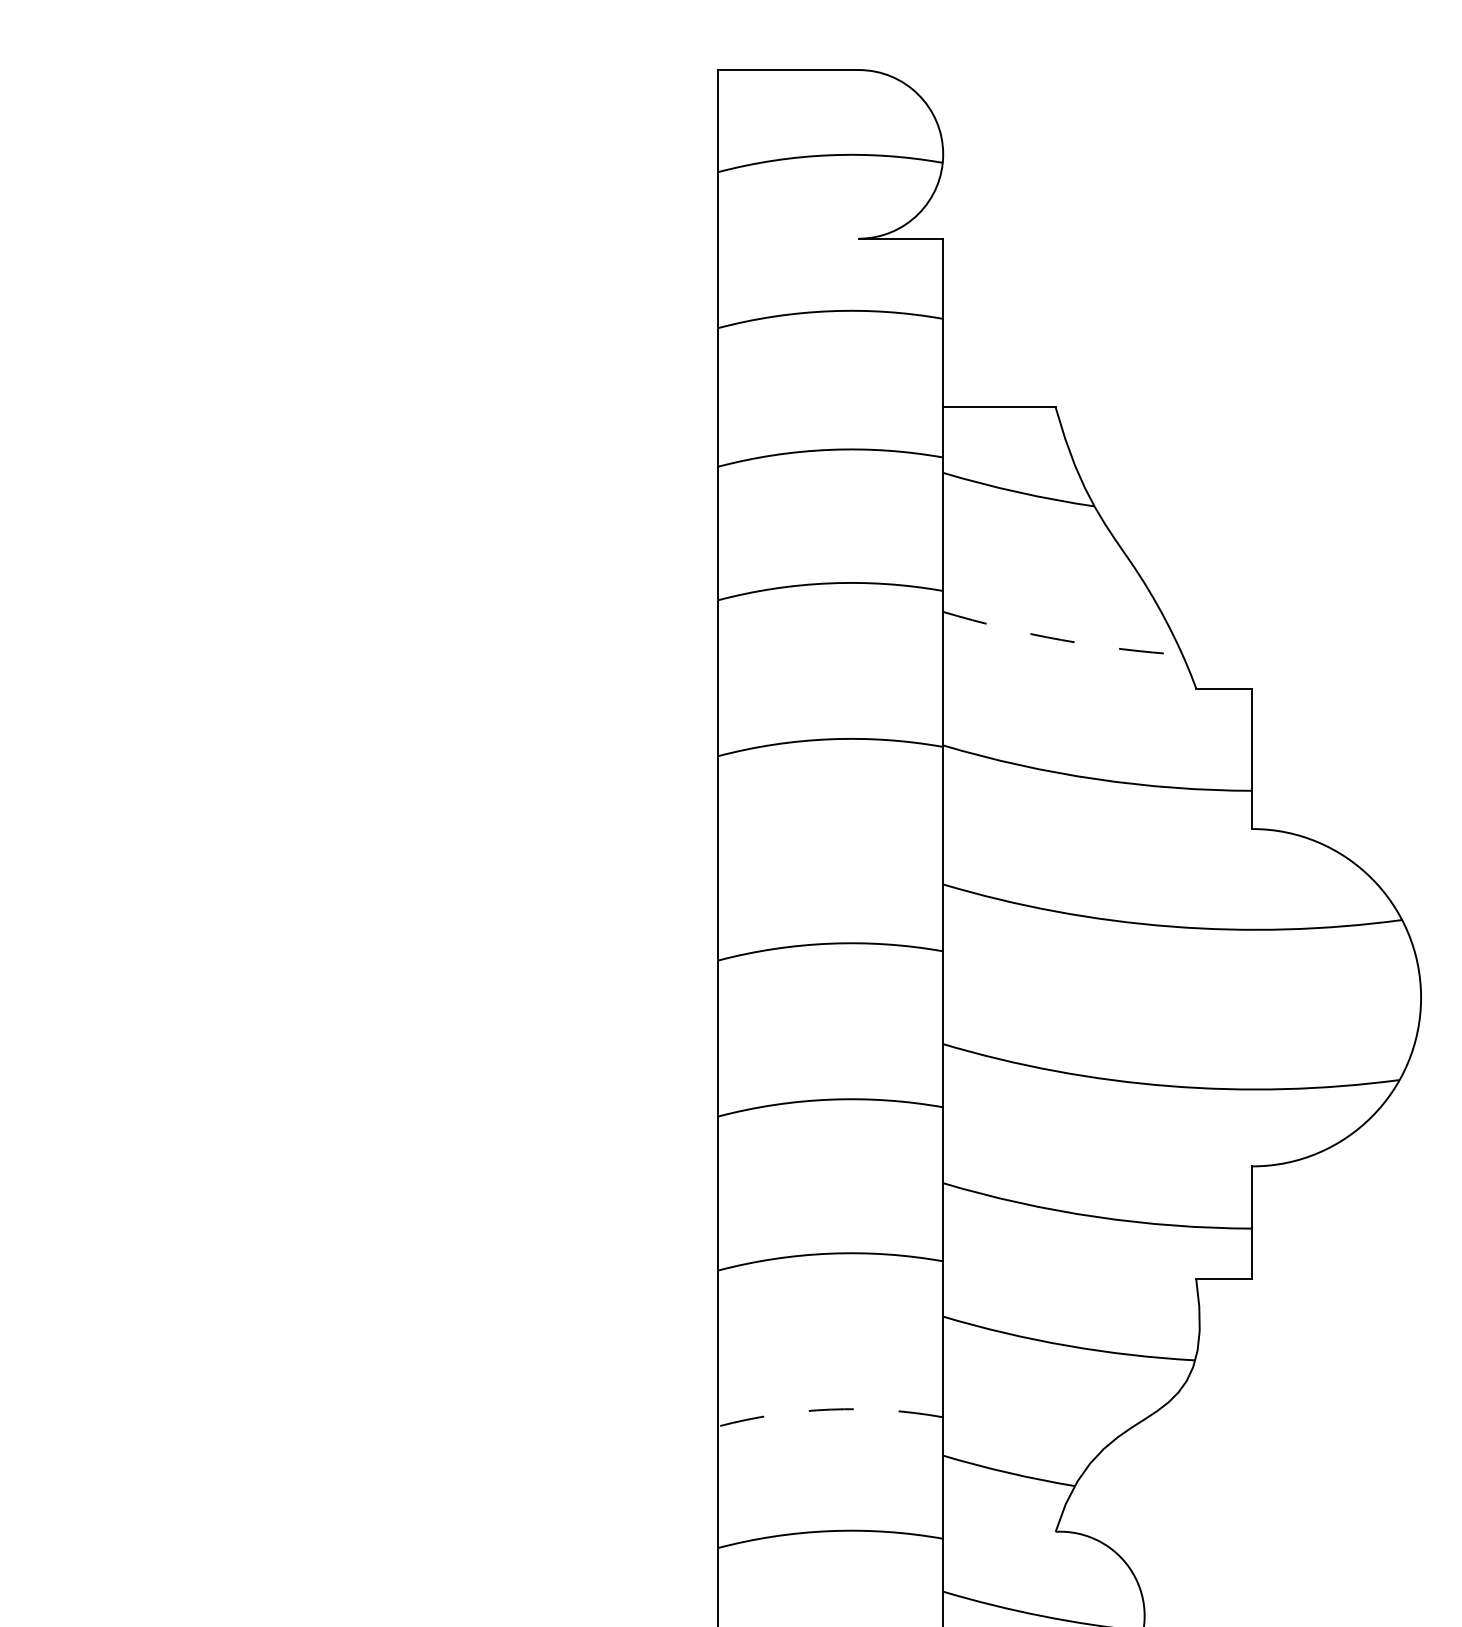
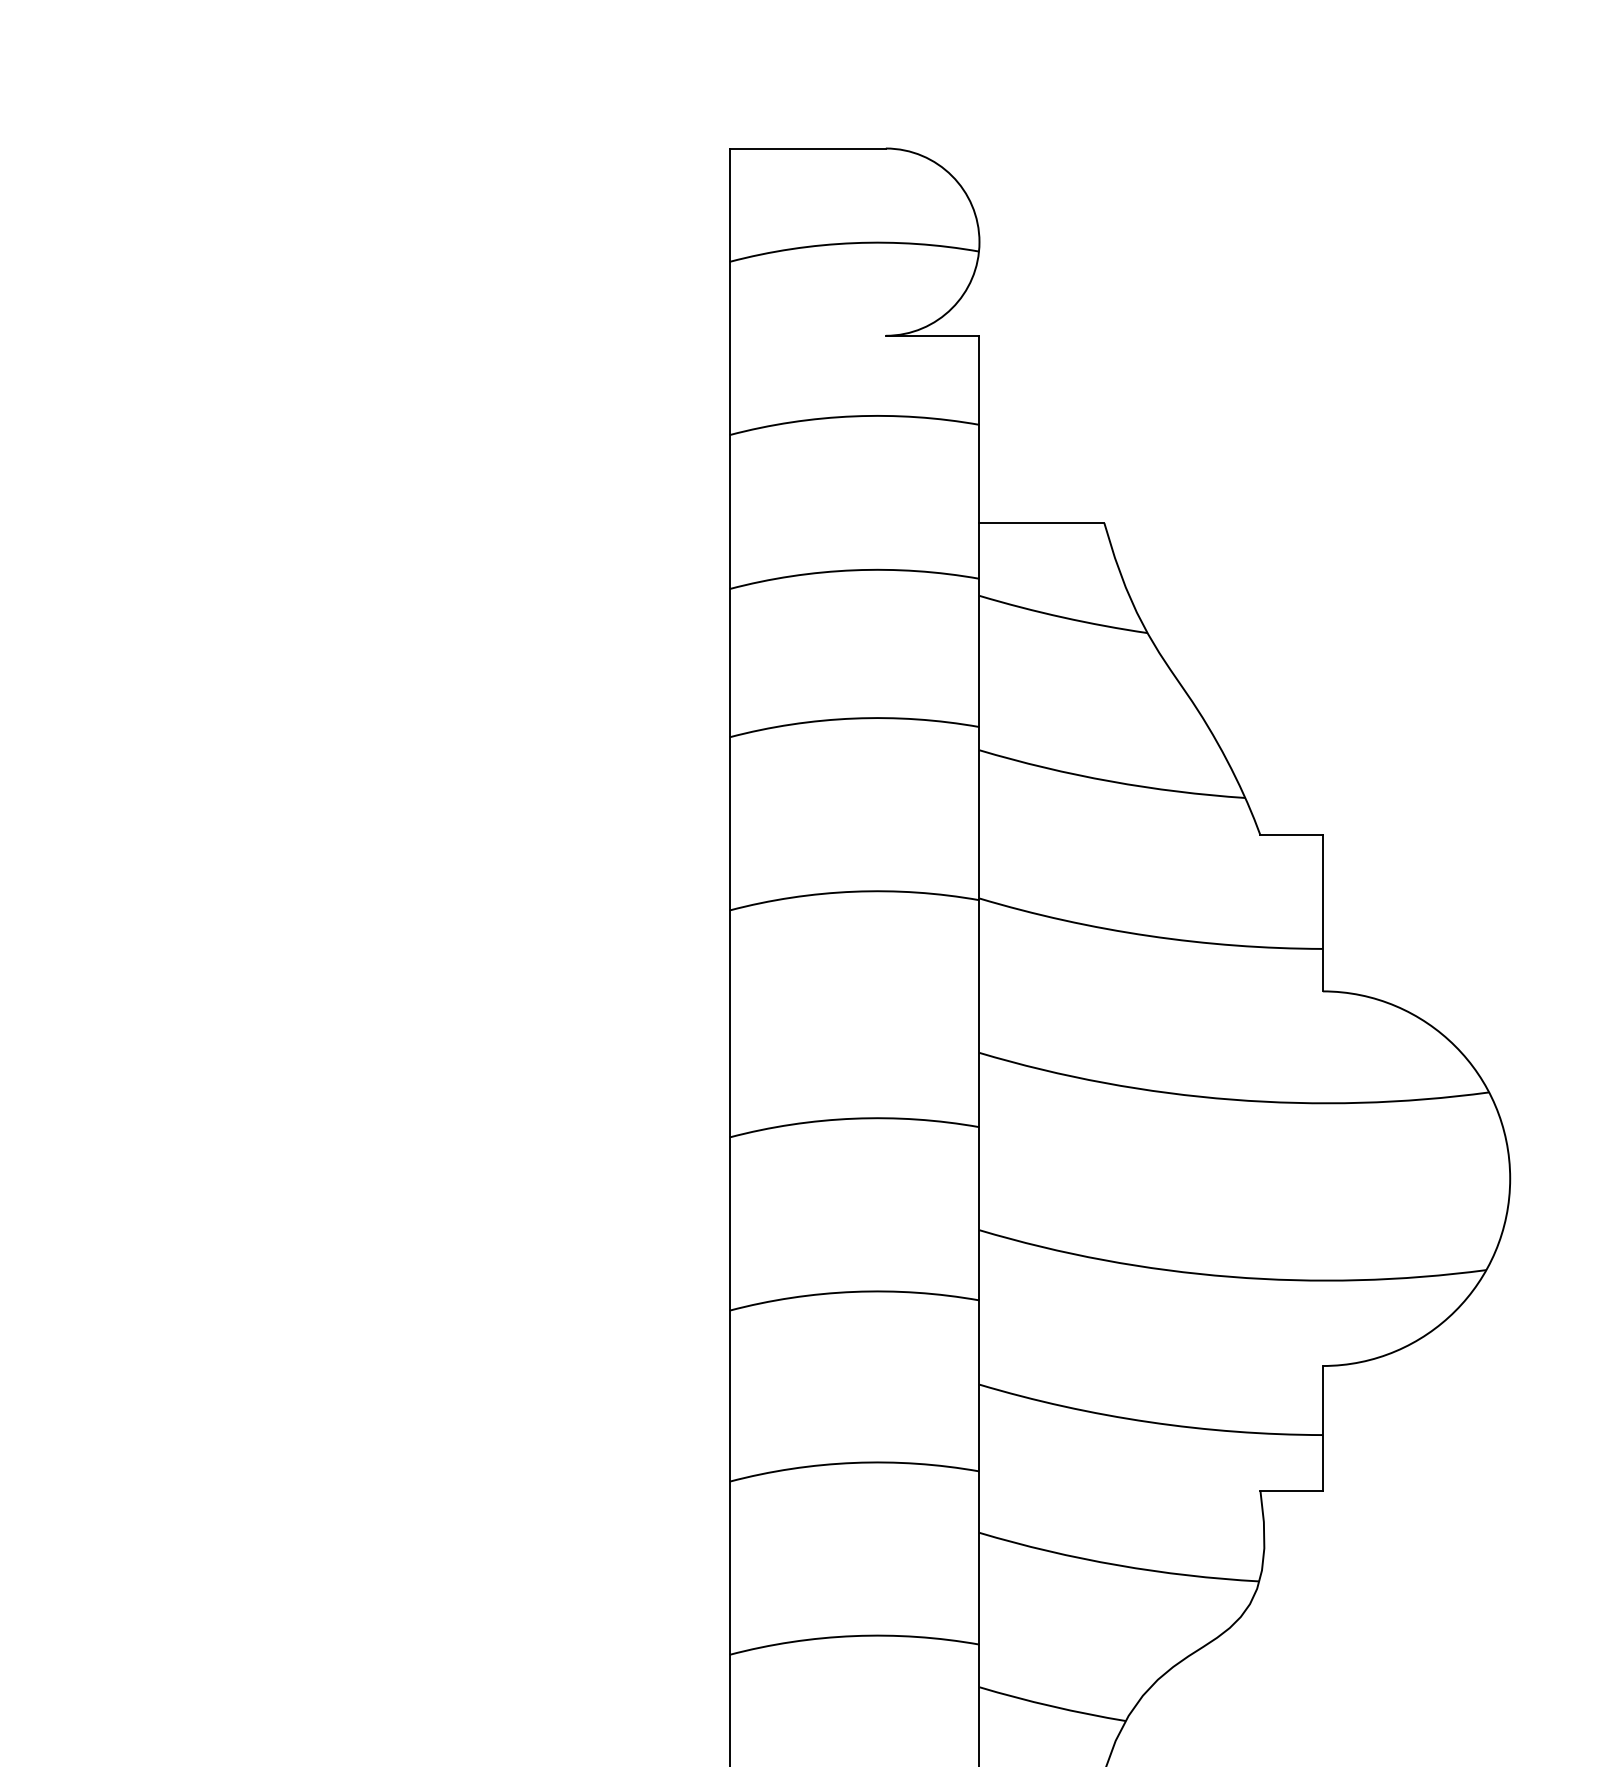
arc: (1061, 640) -> (1110, 782), dashed -> solid
arc: (830, 1409) -> (854, 1635), dashed -> solid

